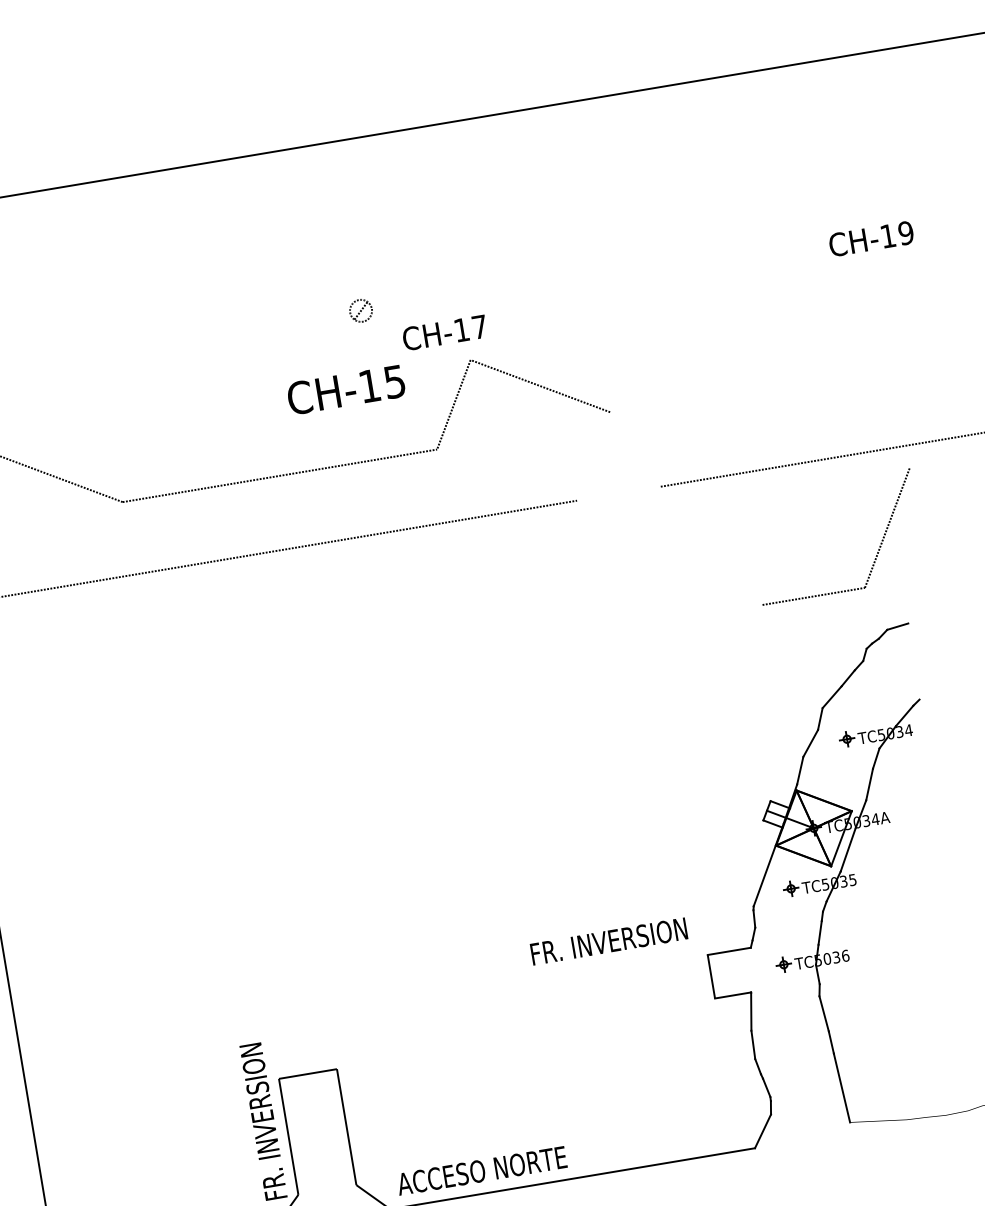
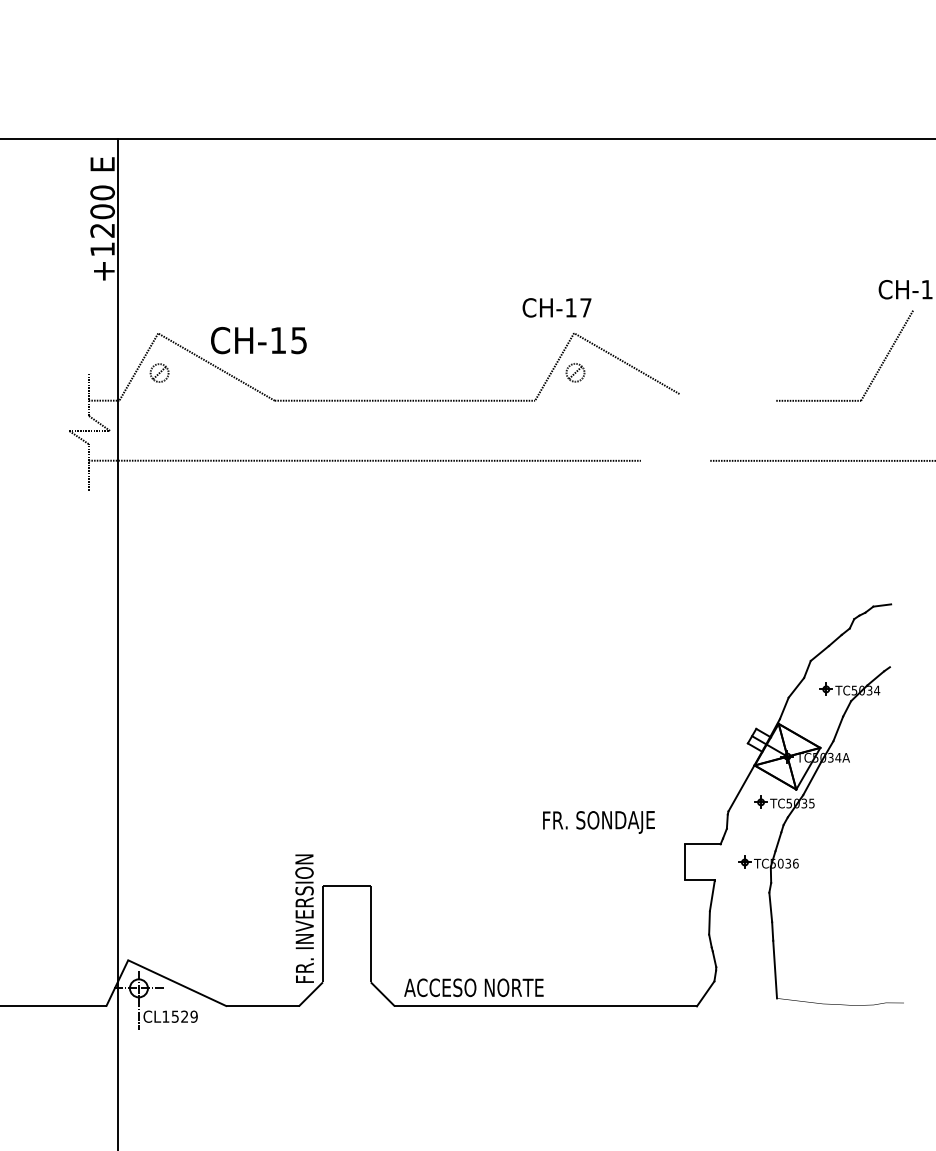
part: (360, 310) -> (575, 372), moved
text: (345, 390) -> (258, 340), moved
part: (877, 549) -> (876, 371), moved
text: (628, 939) -> (623, 821), FR. INVERSION -> FR. SONDAJE

